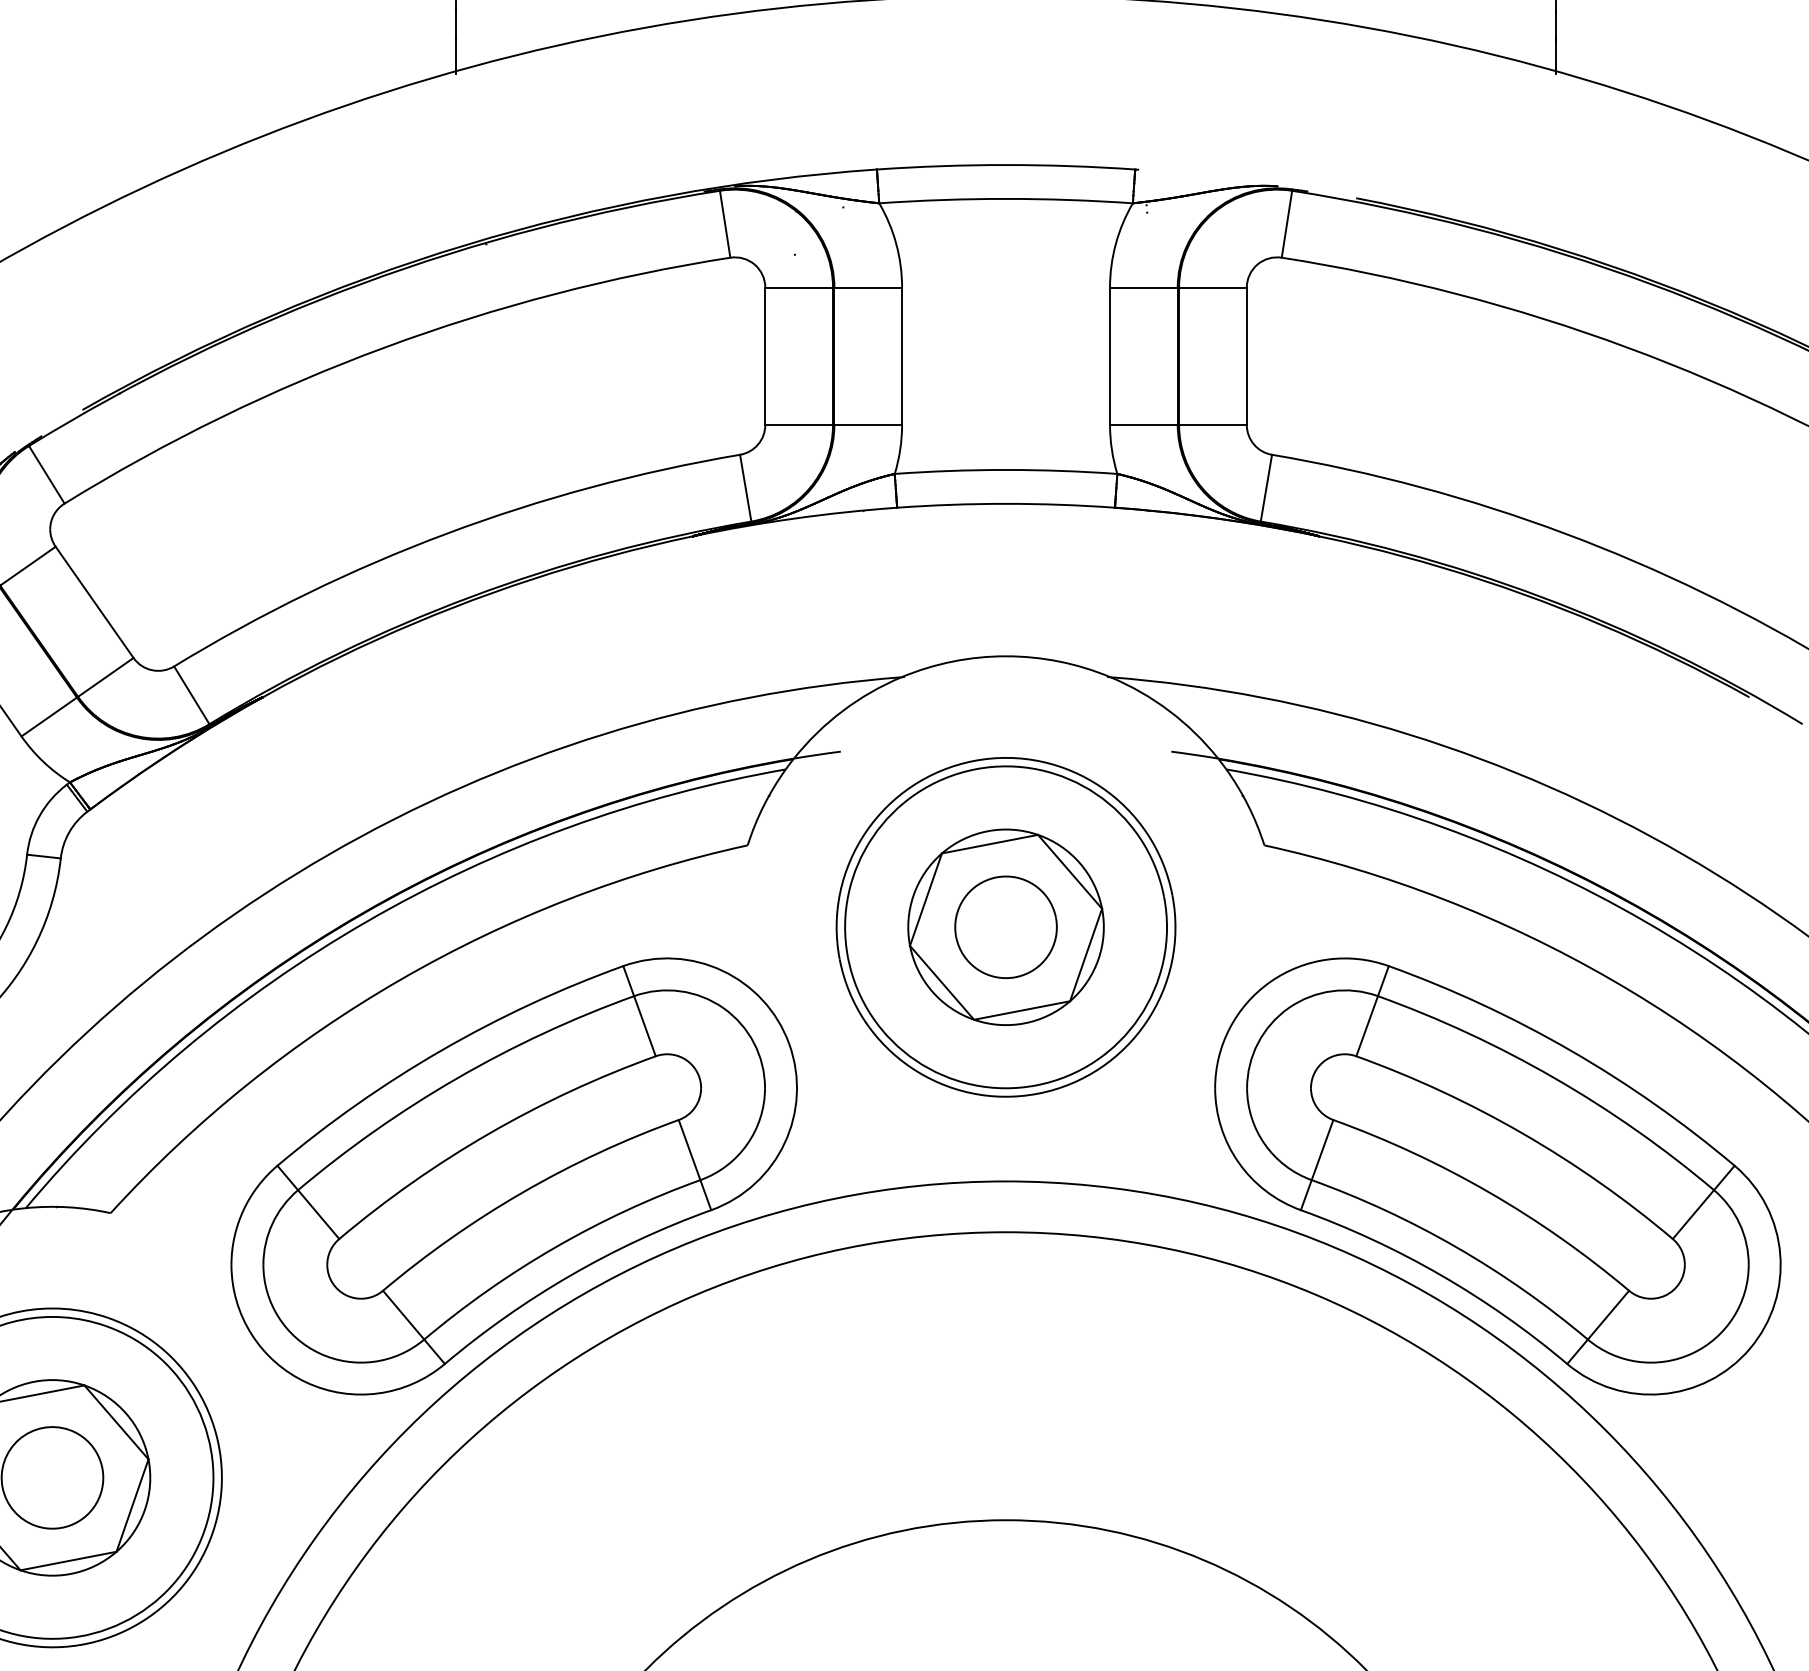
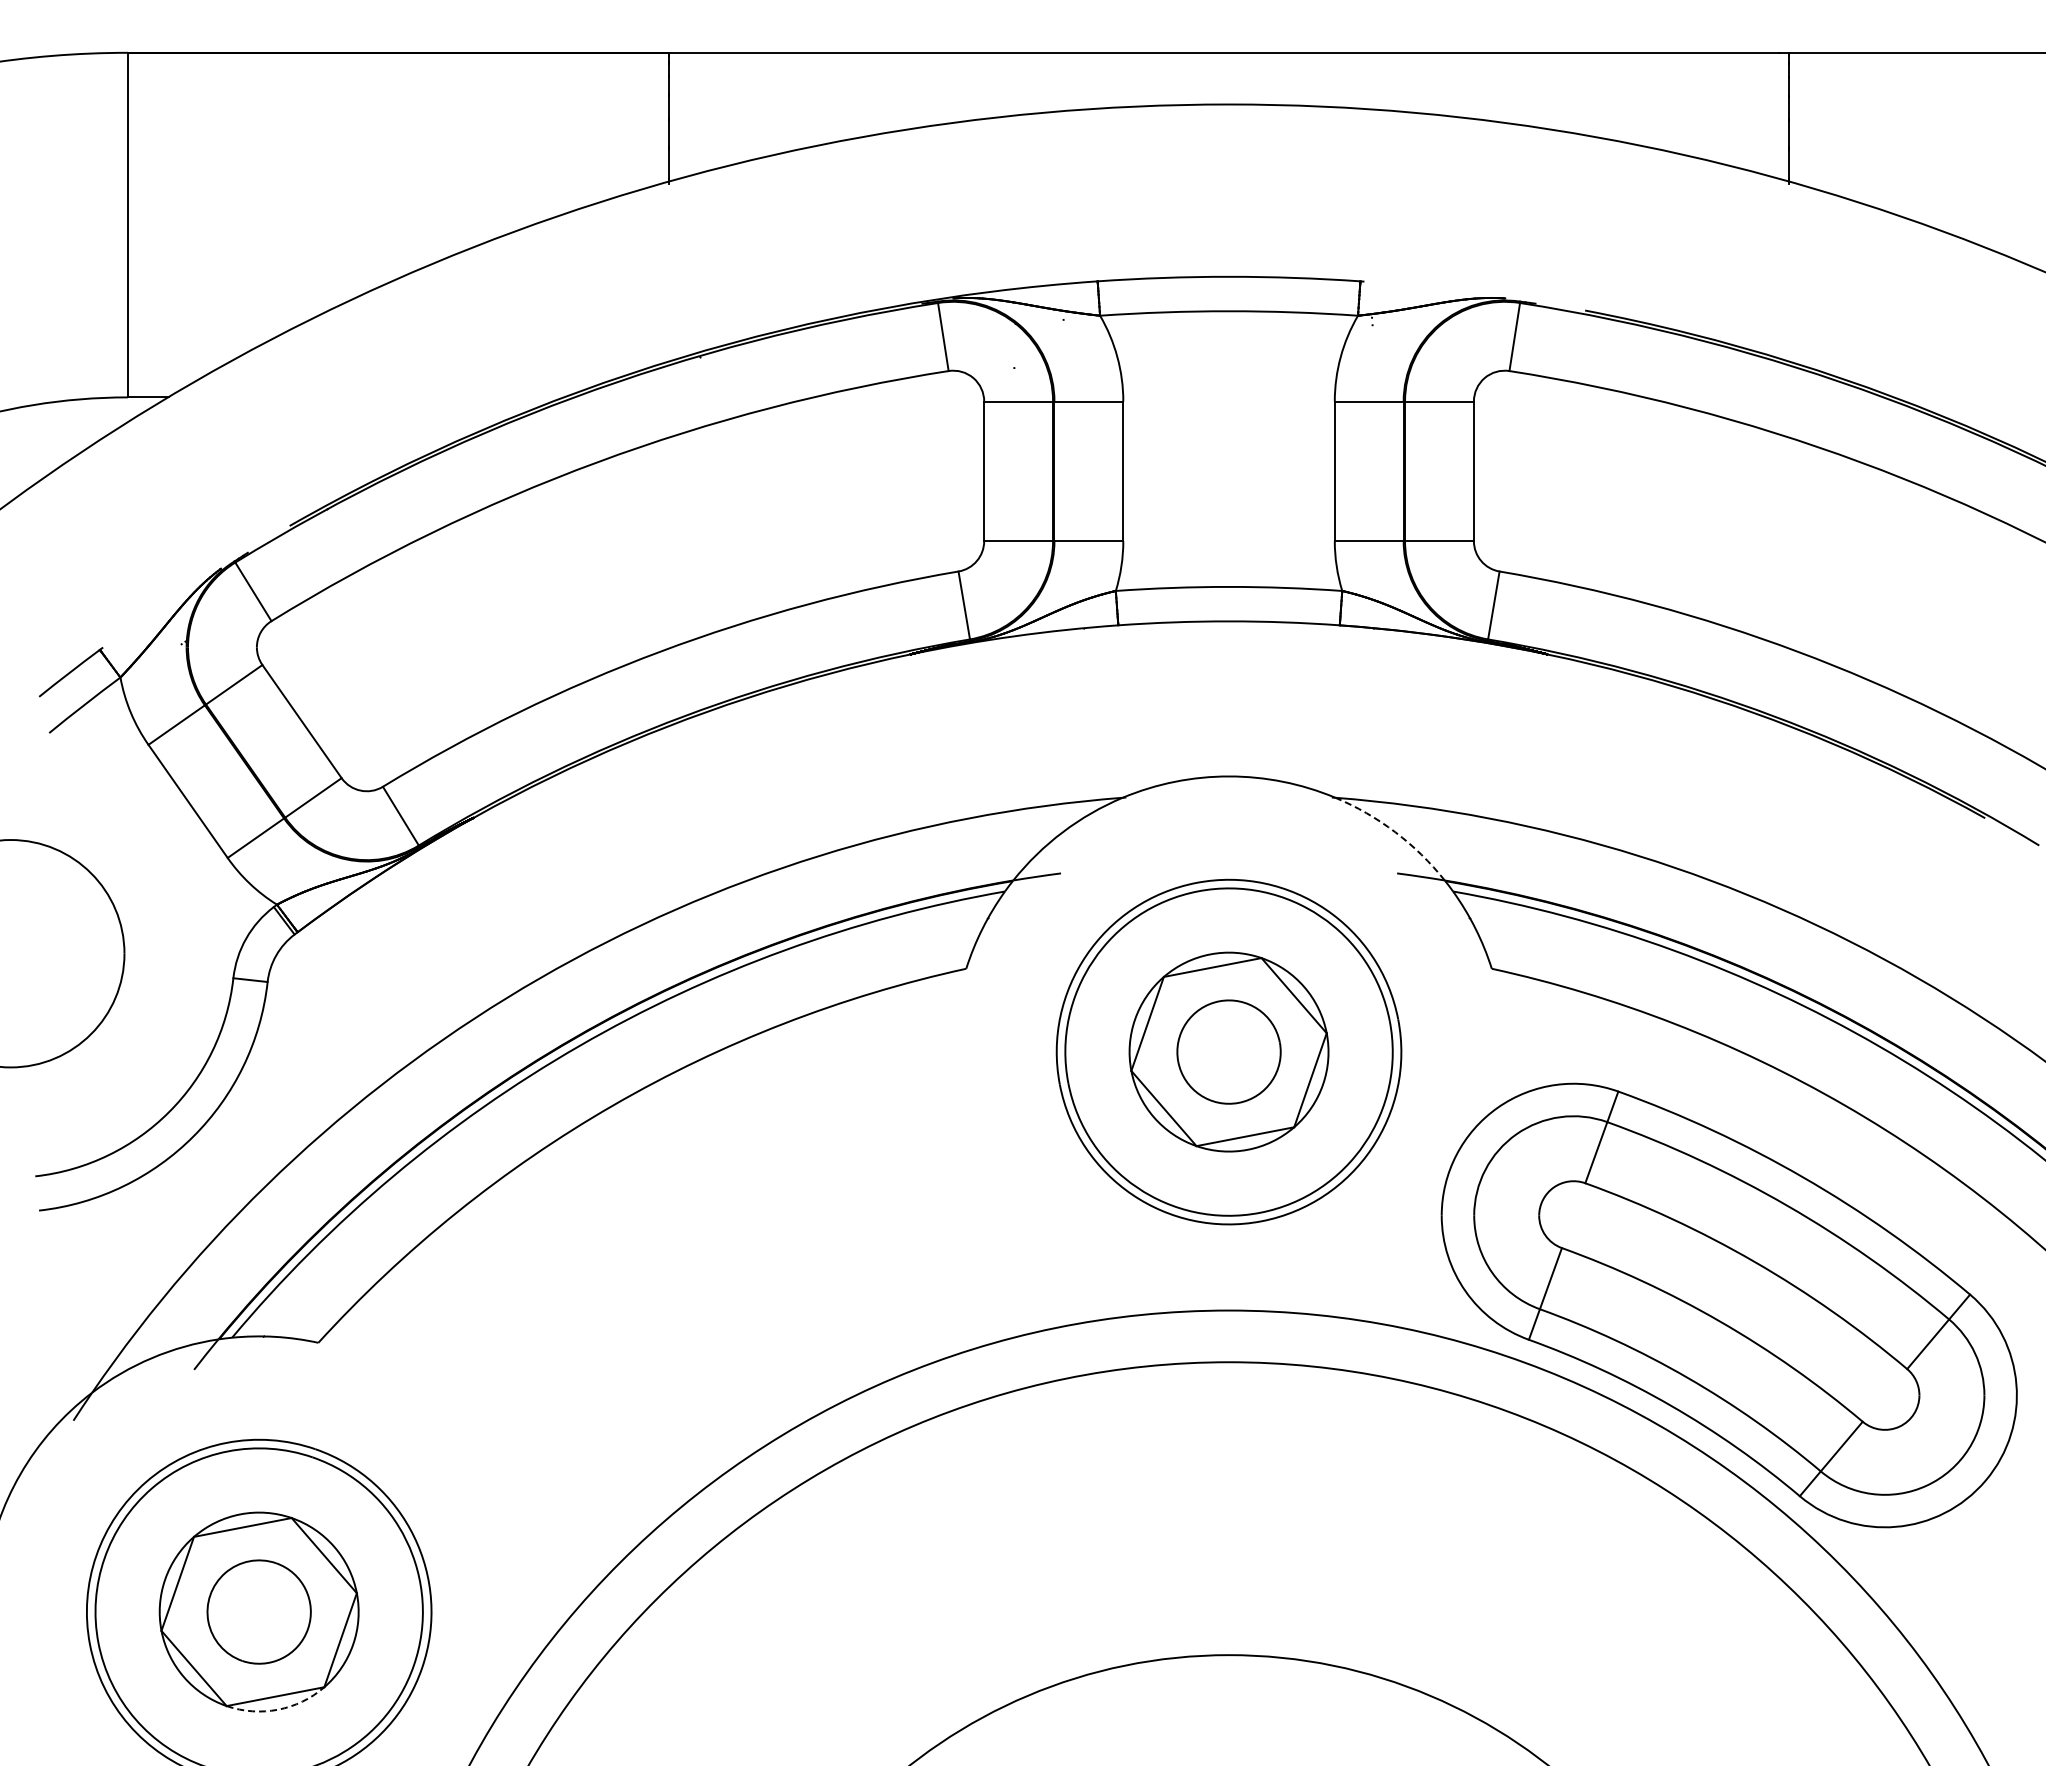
arc: (1169, 711) -> (1395, 832), solid -> dashed
part: (513, 1176) -> (728, 1305), removed
arc: (71, 1573) -> (278, 1709), solid -> dashed

